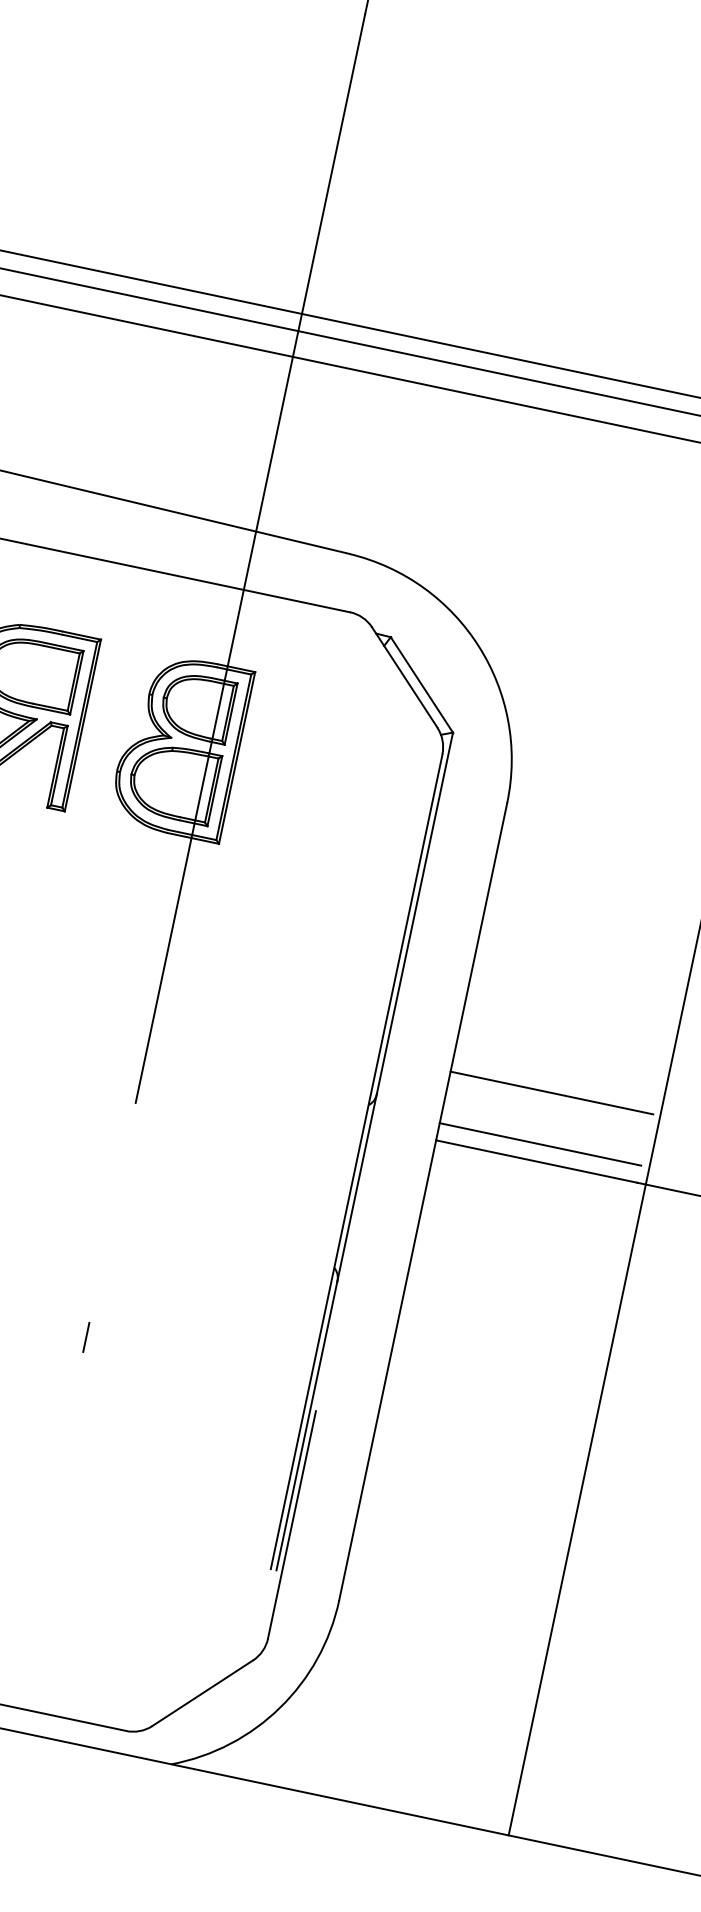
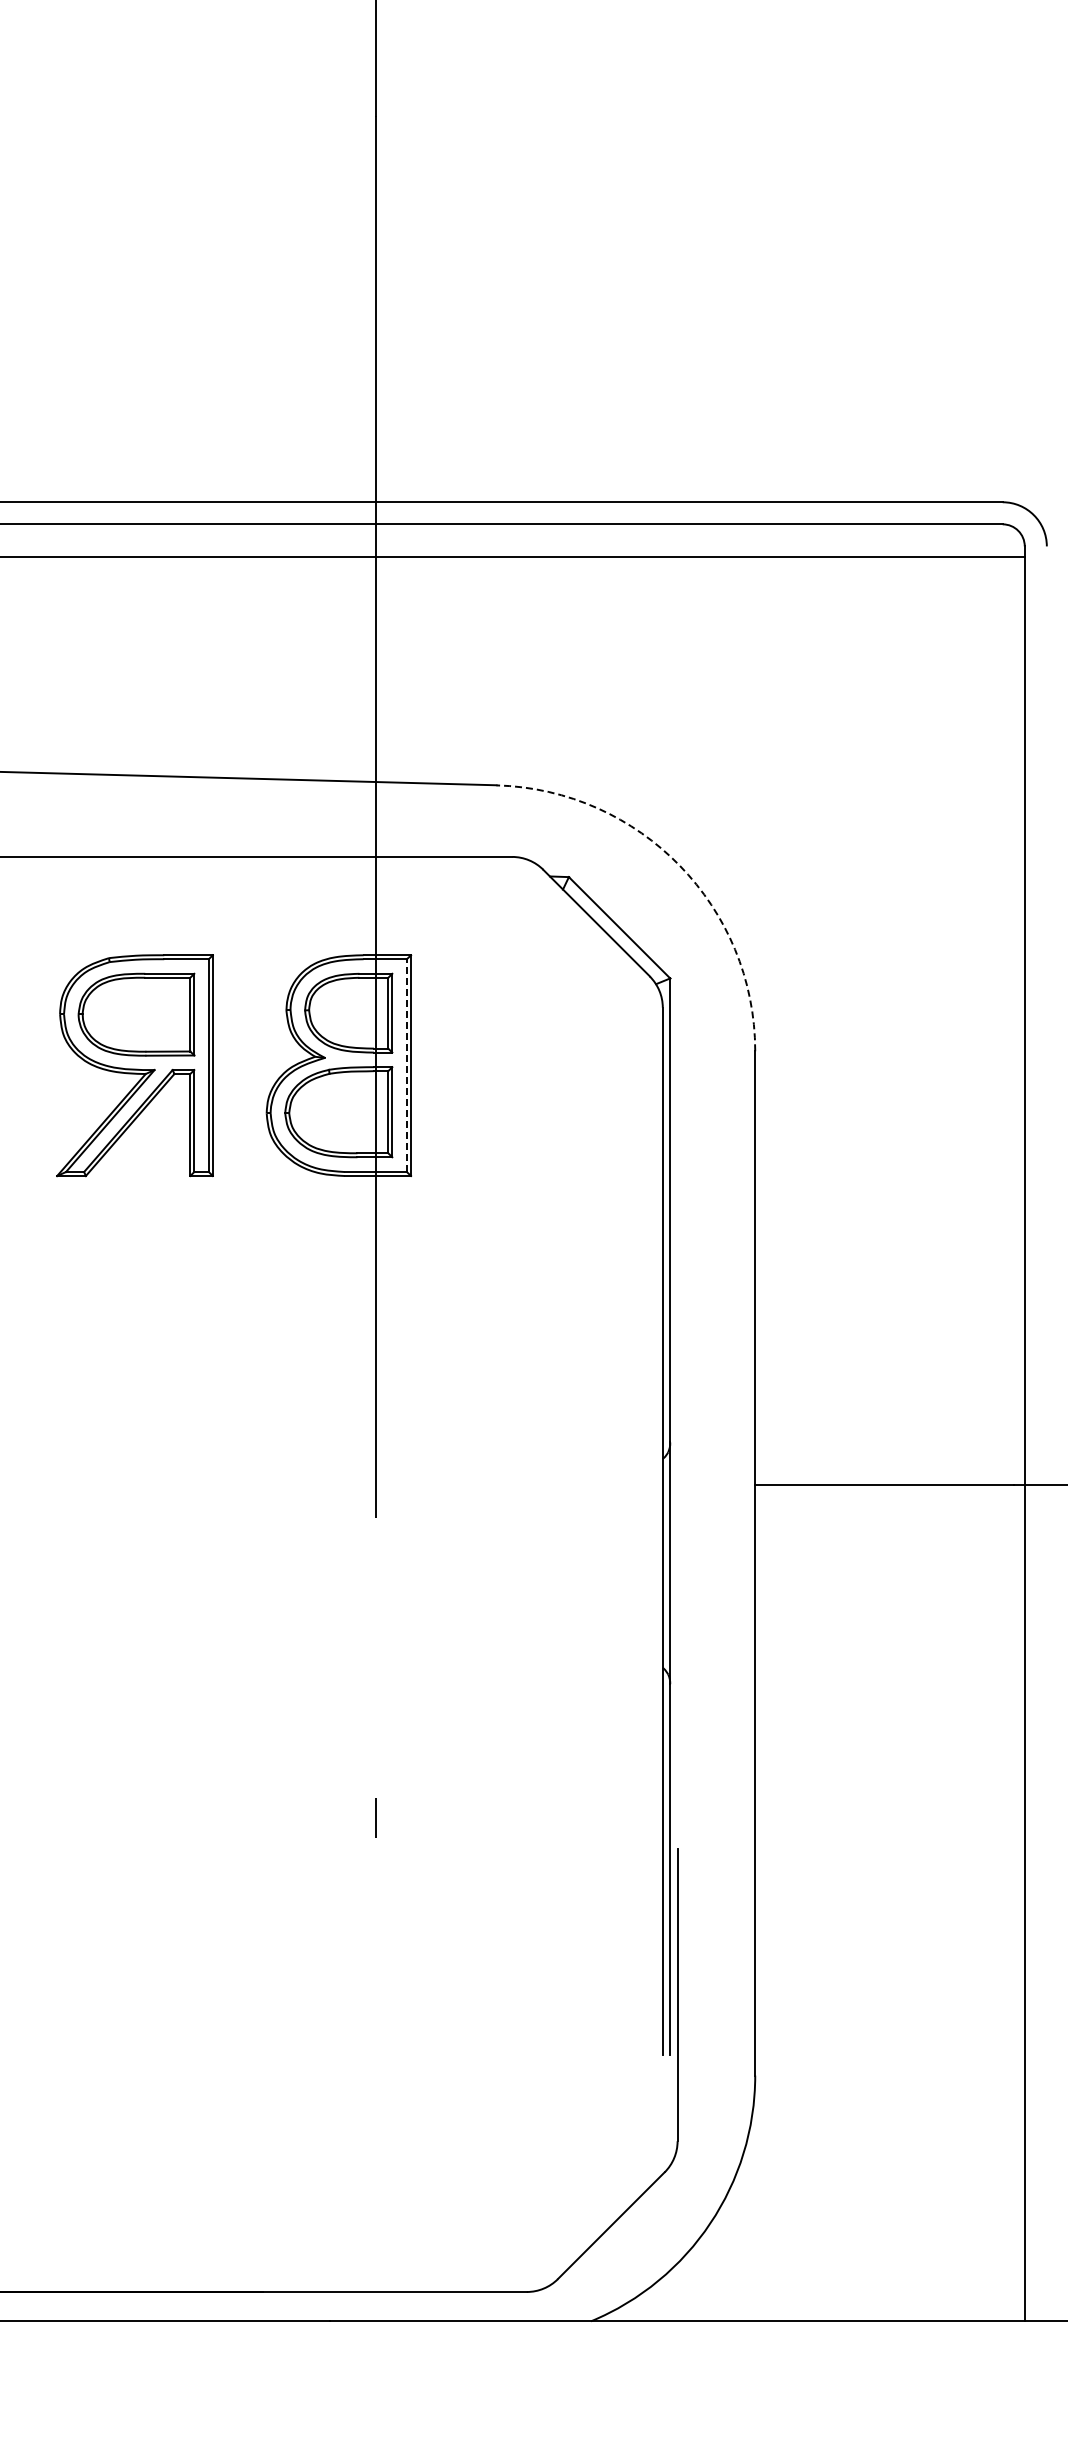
arc: (478, 646) -> (679, 865), solid -> dashed
line: (233, 757) -> (406, 1065), solid -> dashed
line: (551, 1093) -> (885, 1396), removed
line: (540, 1144) -> (884, 1462), removed

